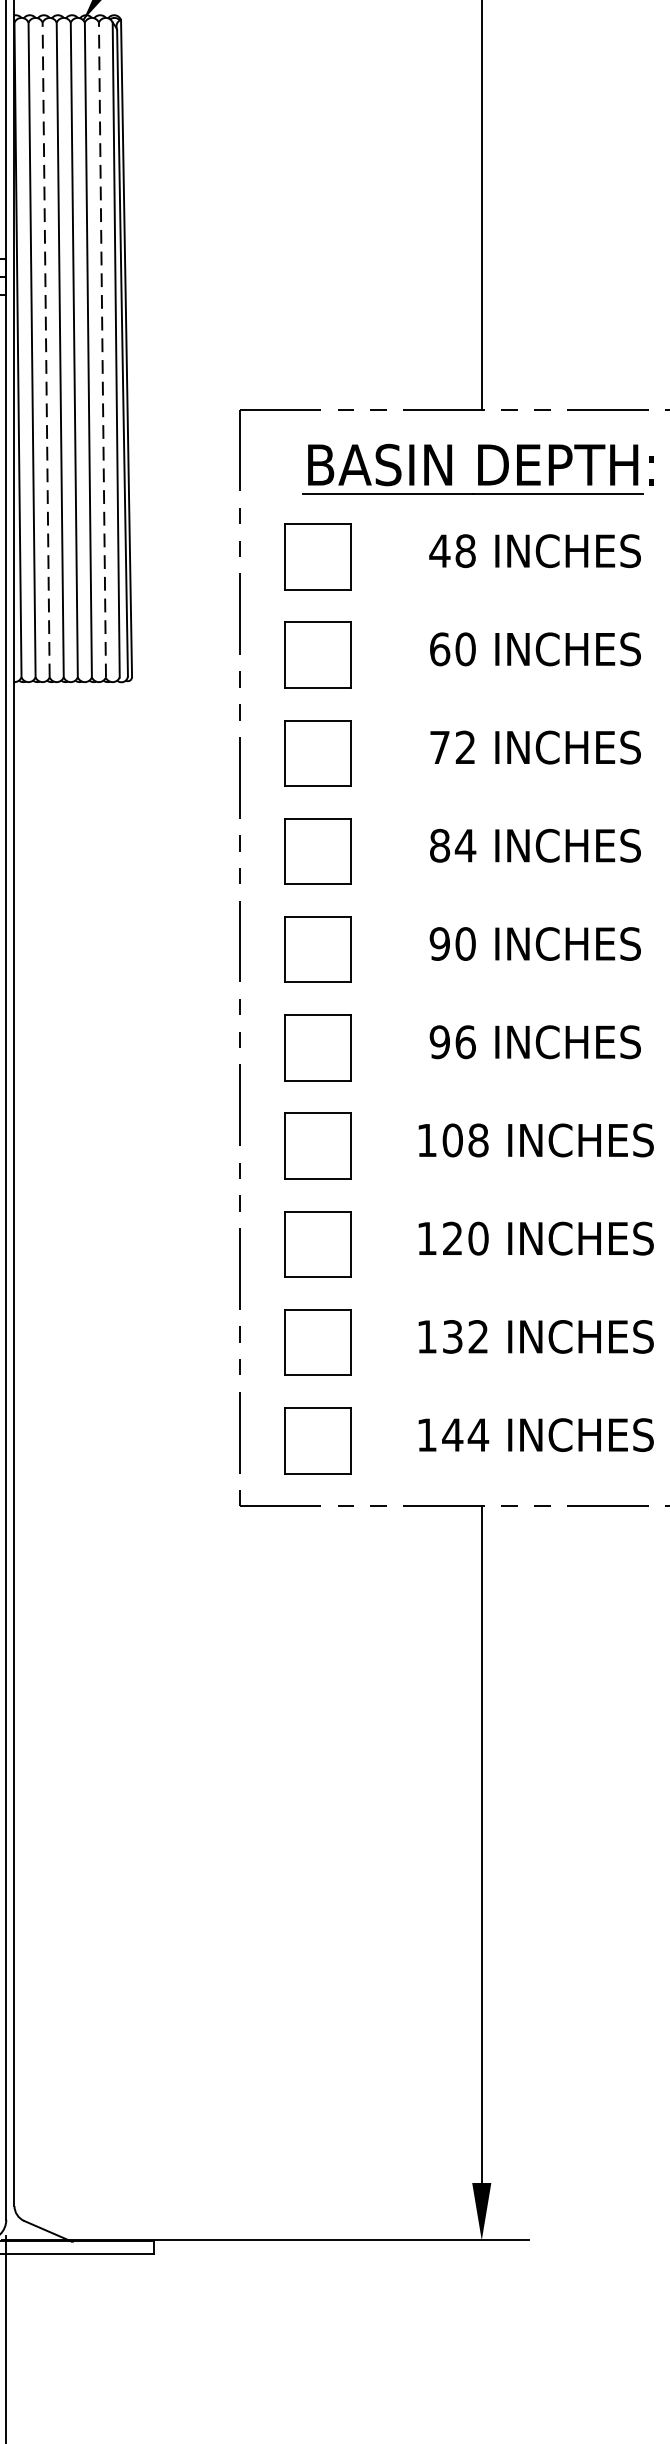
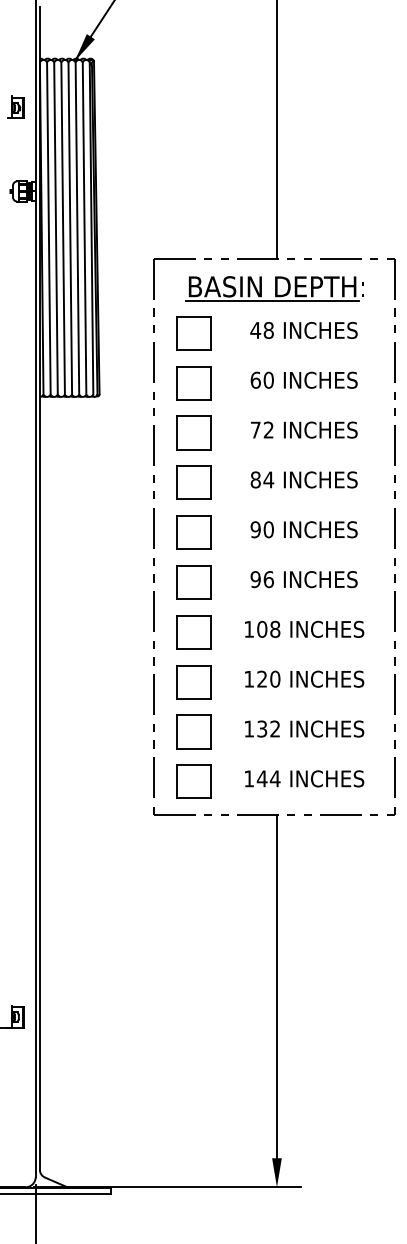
line: (47, 348) -> (56, 227), dashed -> solid
line: (102, 348) -> (84, 227), dashed -> solid

